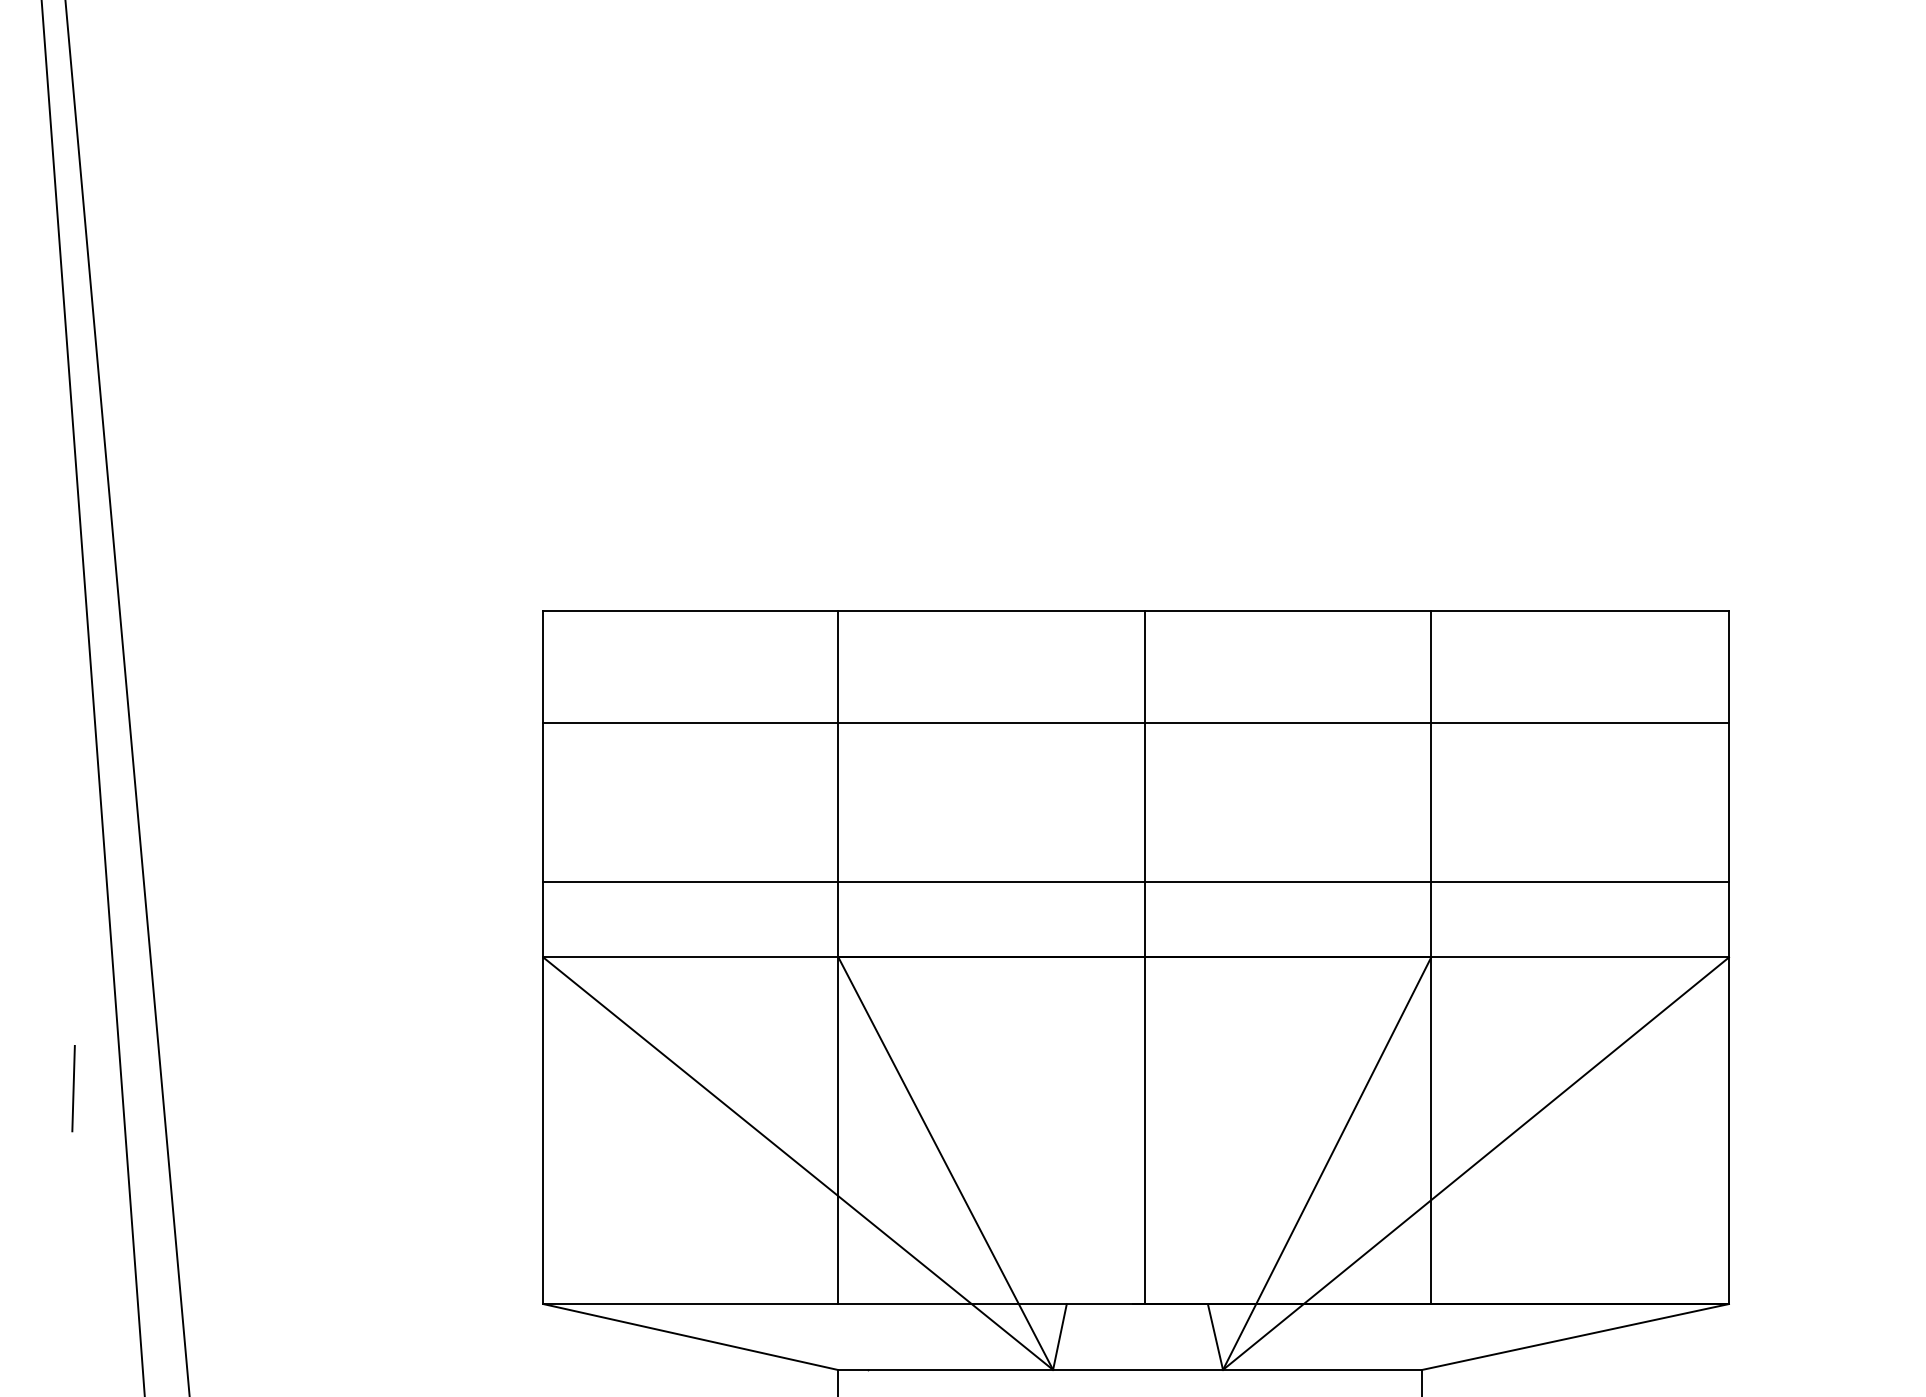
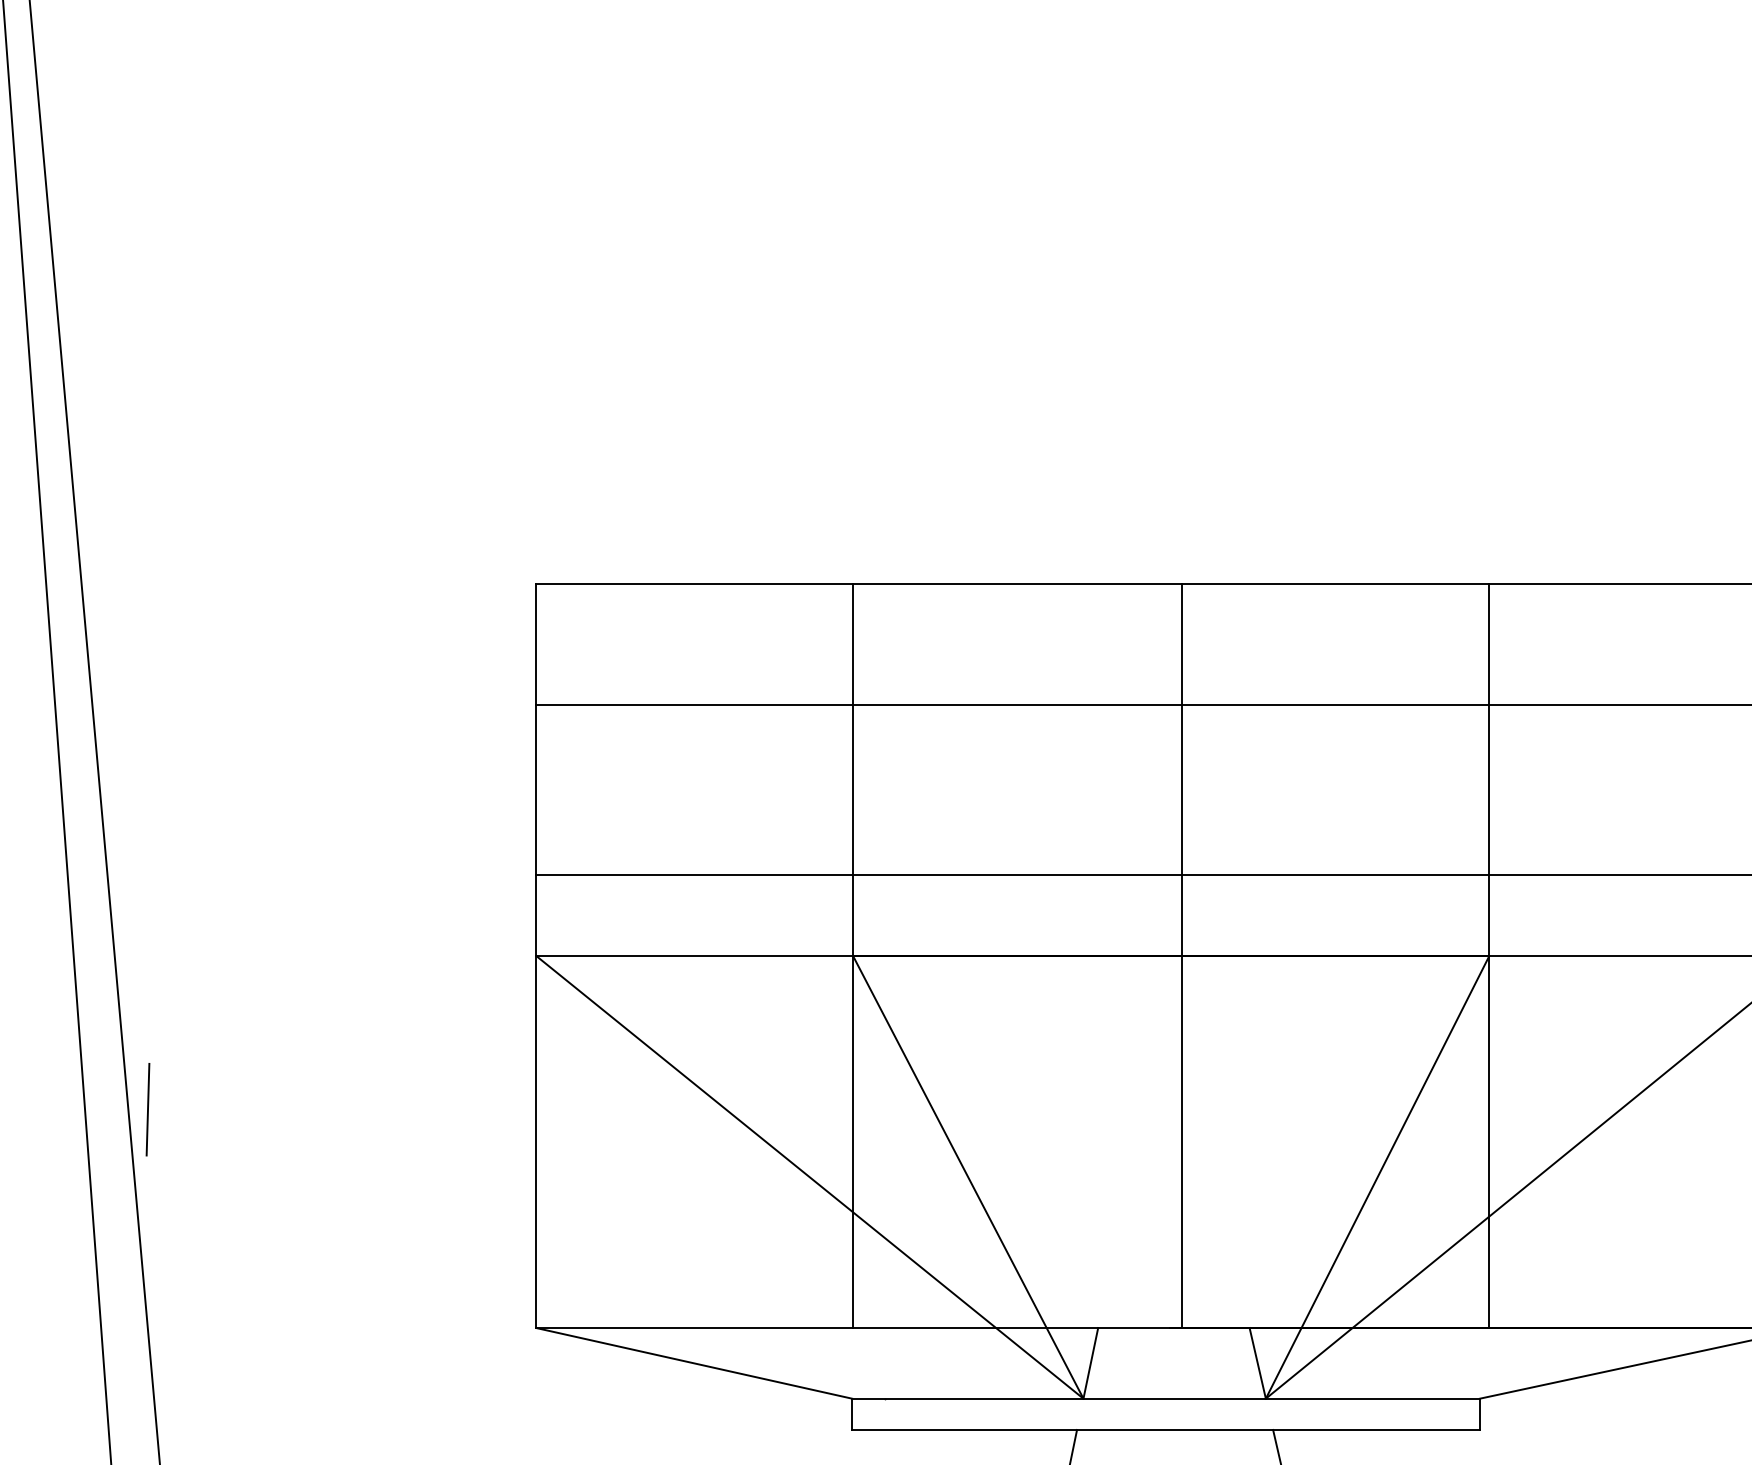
line: (73, 1088) -> (147, 1109), moved

